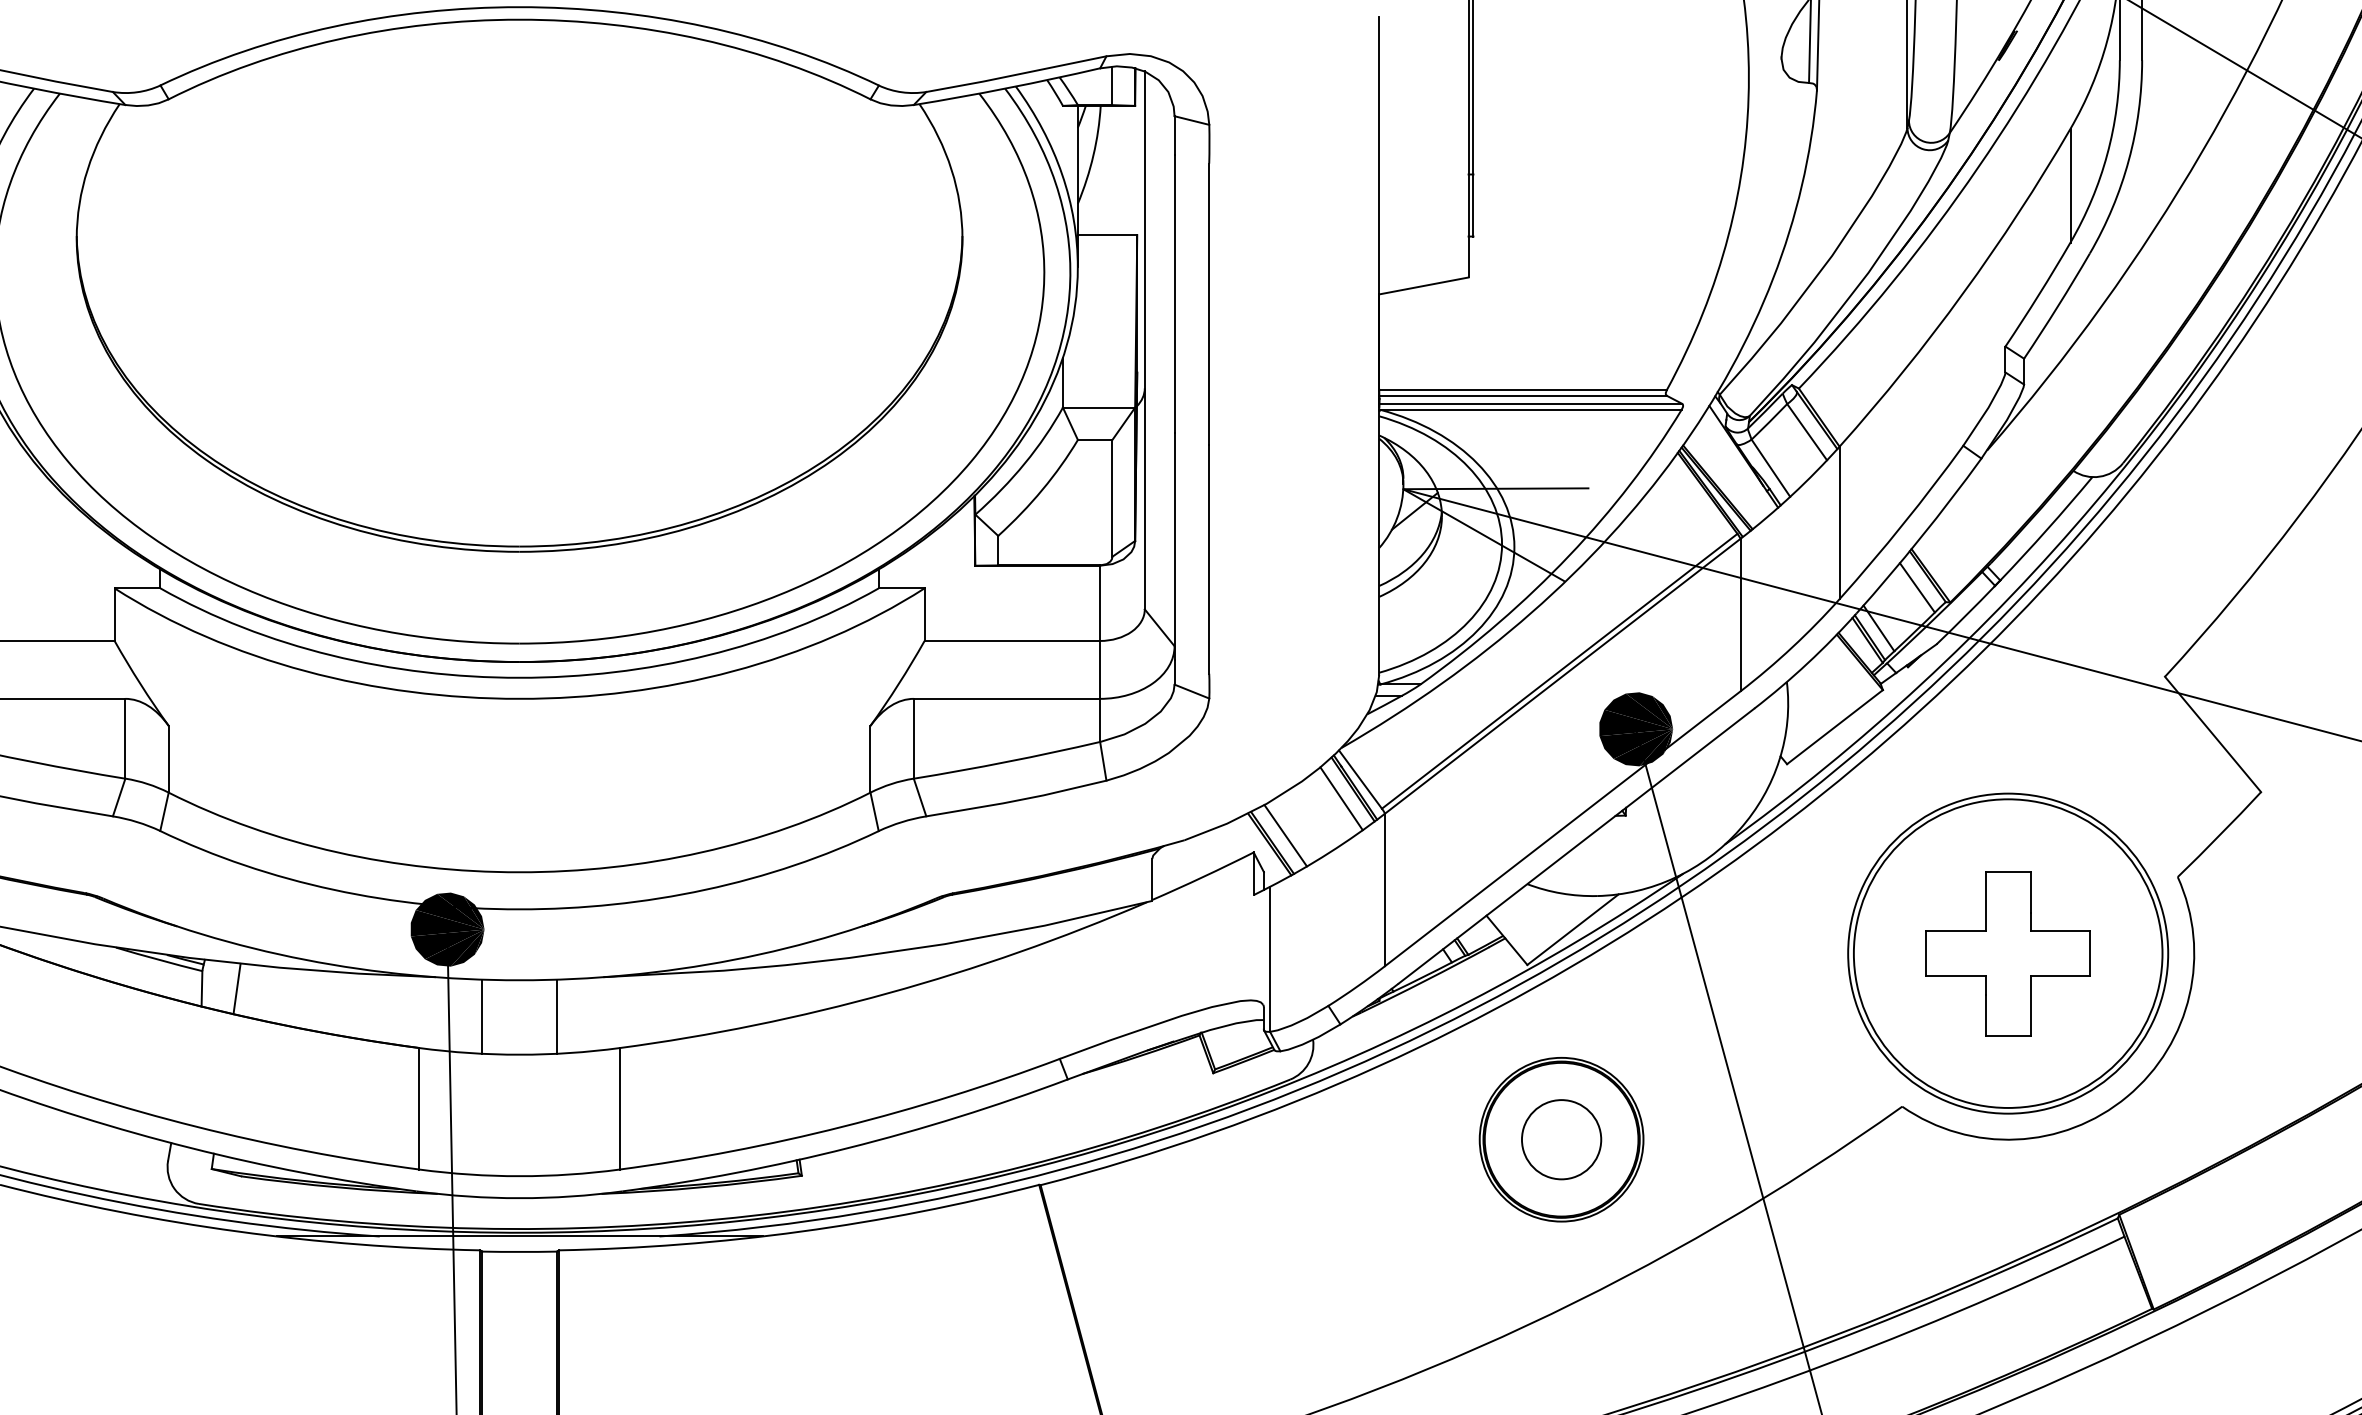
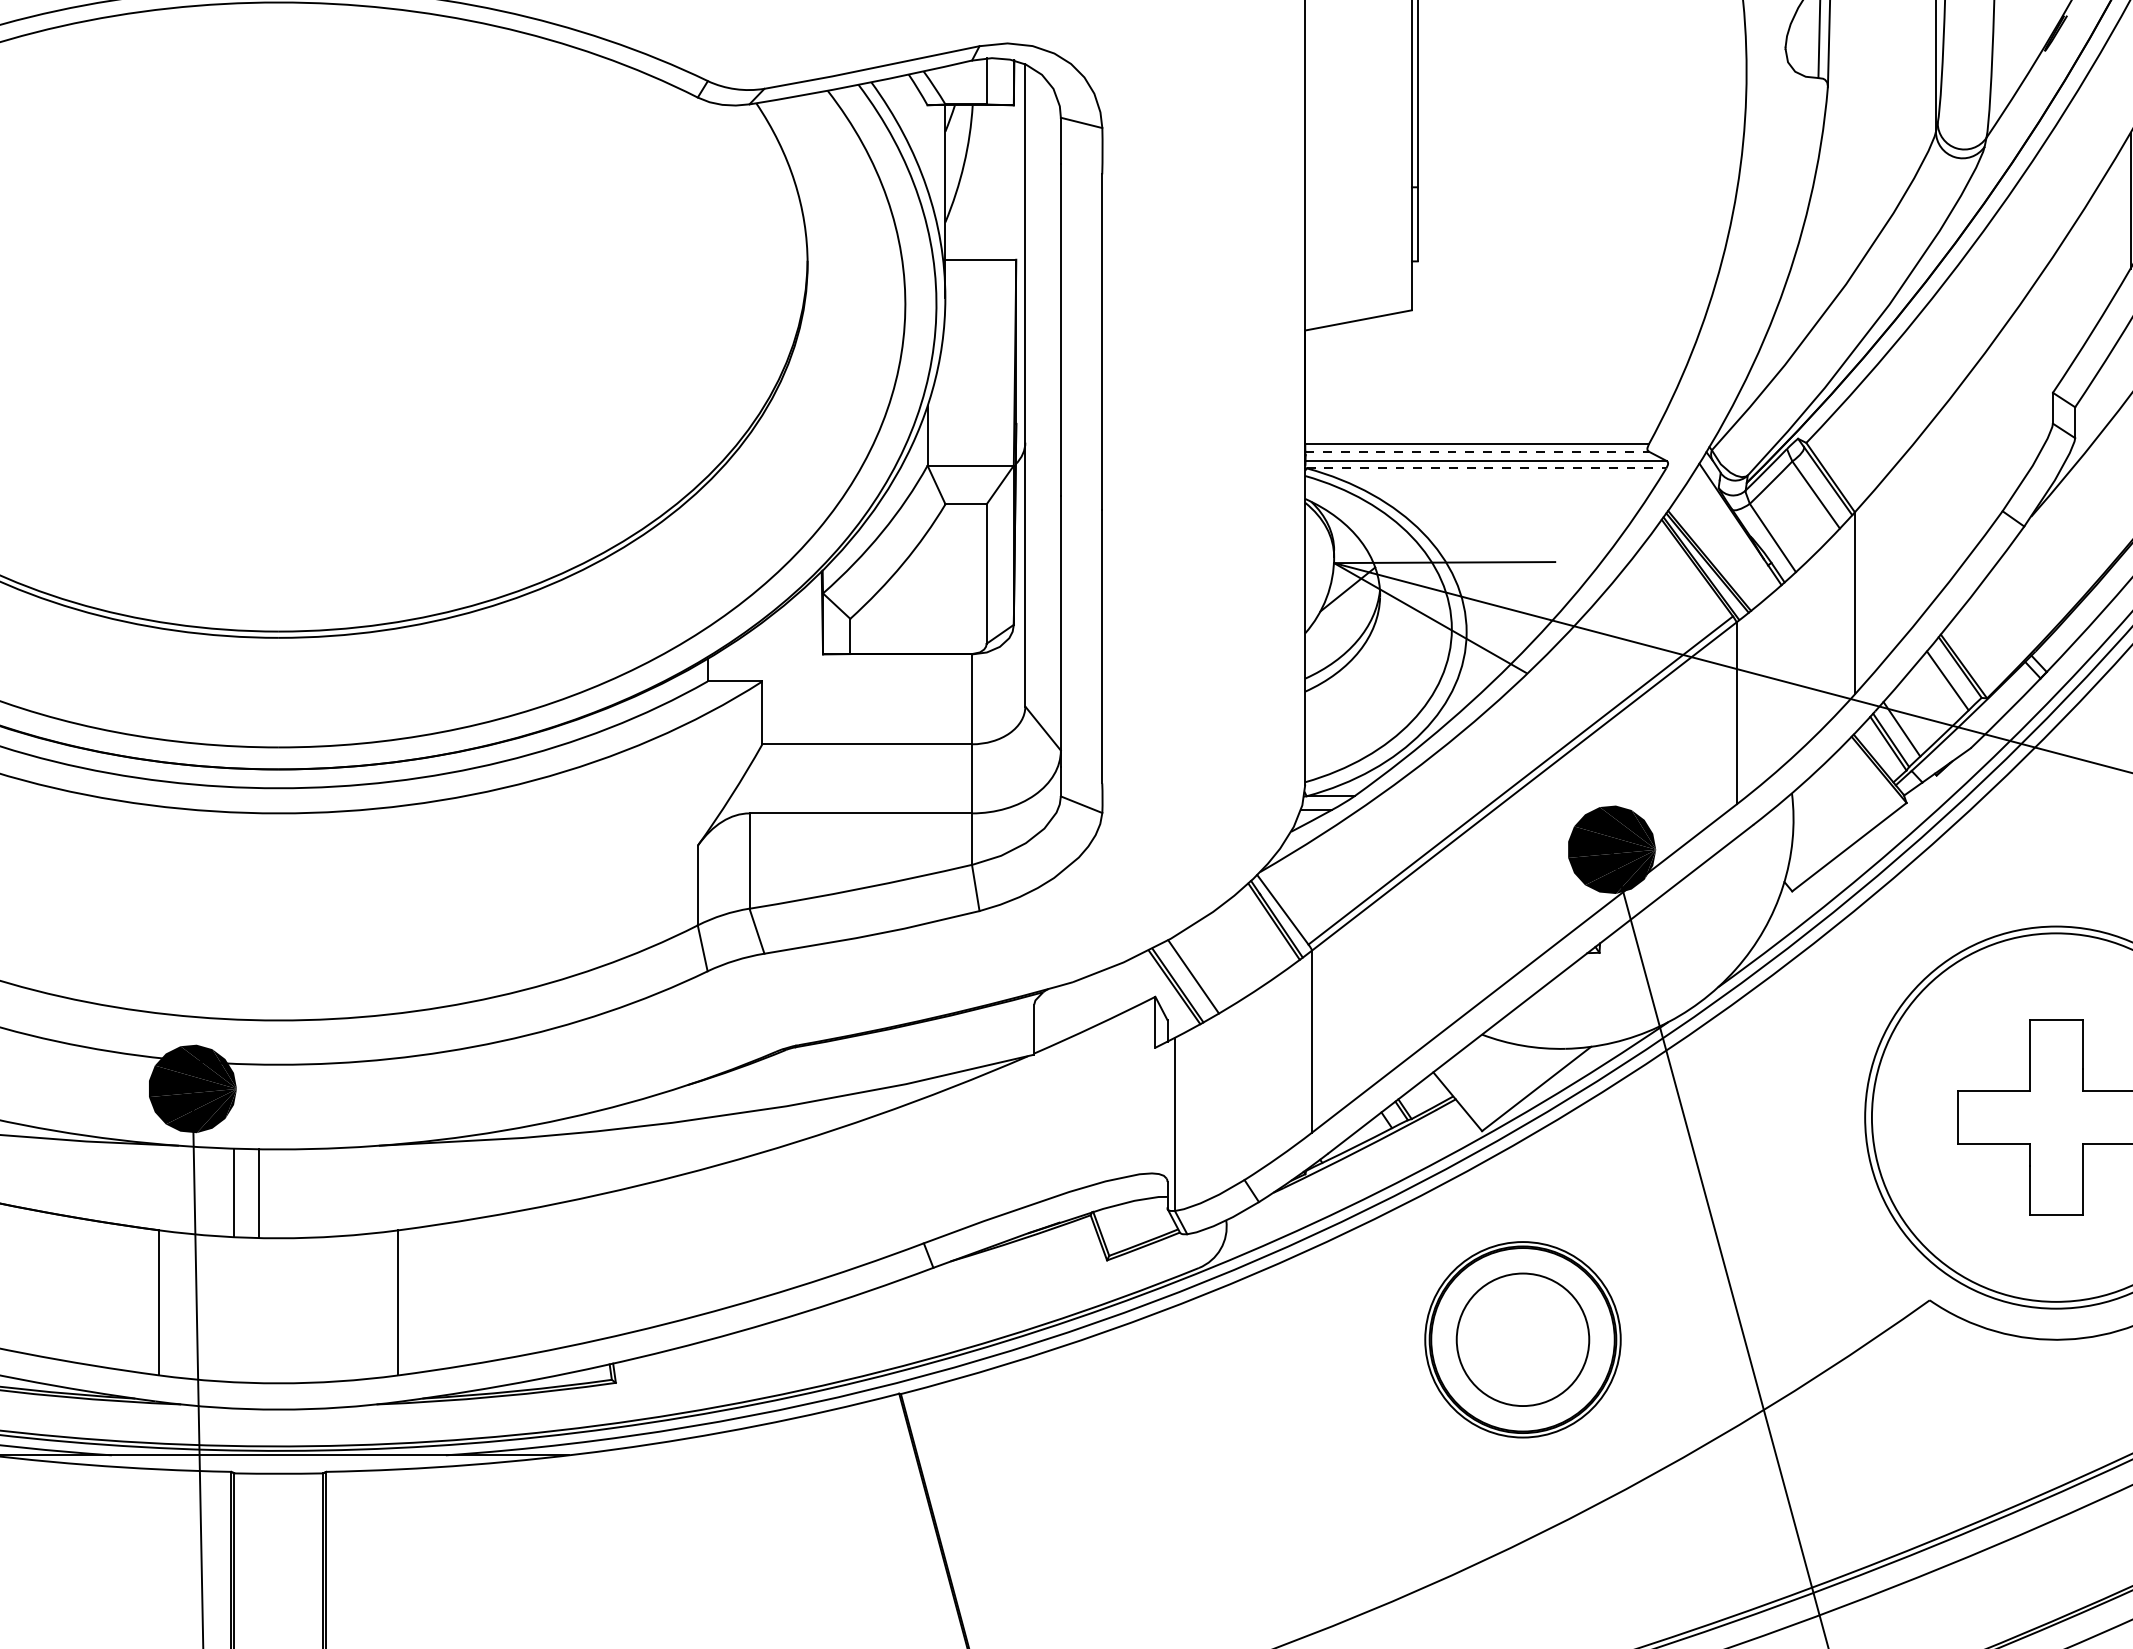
line: (1523, 395) -> (1477, 451), solid -> dashed
line: (1531, 409) -> (1487, 467), solid -> dashed
line: (1341, 798) -> (1260, 932), removed
line: (556, 1016) -> (258, 1192), moved
circle: (1561, 1139) -> (1522, 1339), size x1.4

